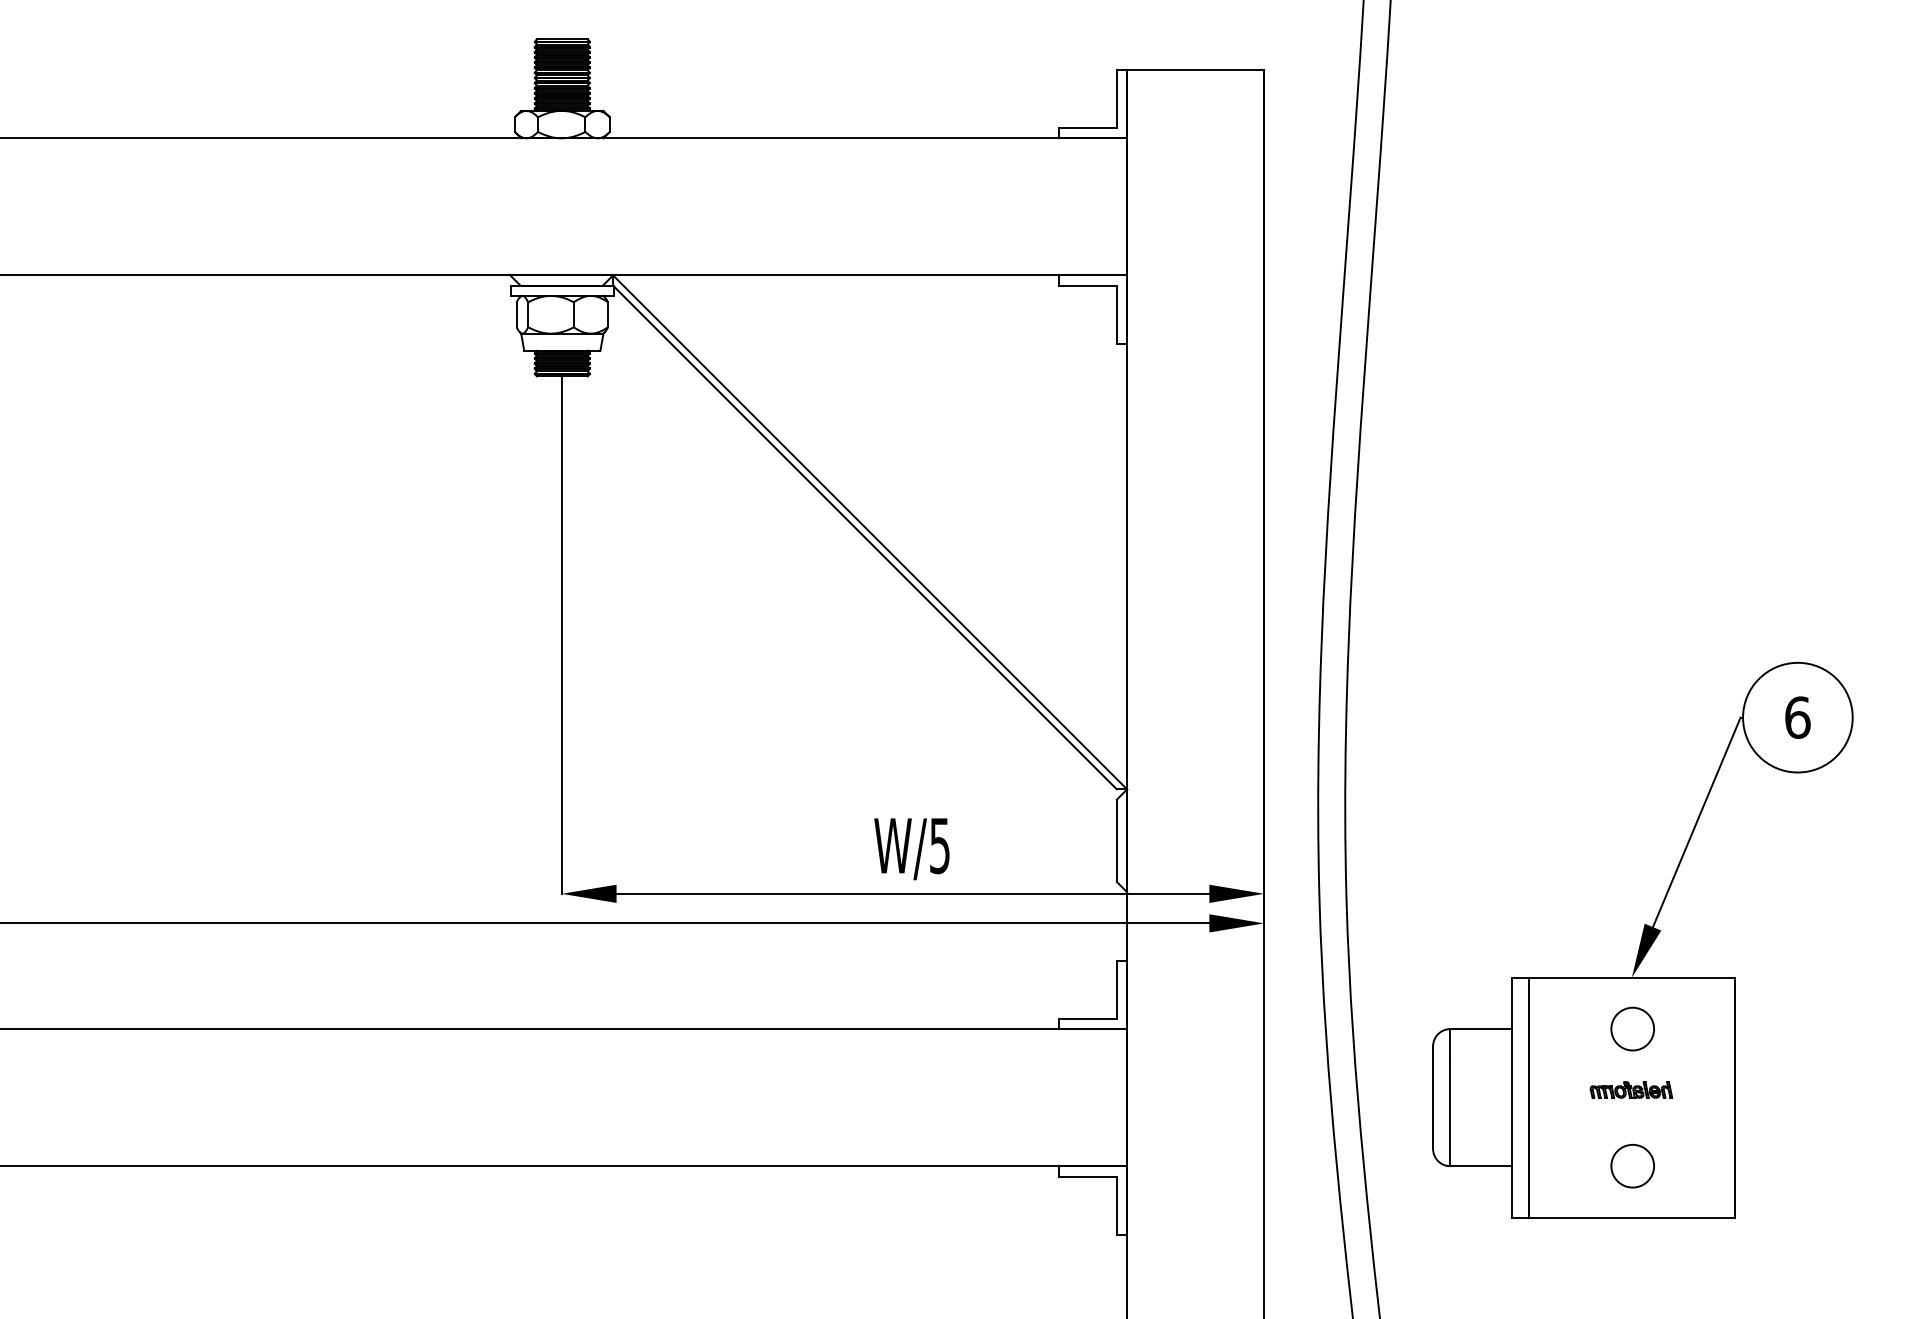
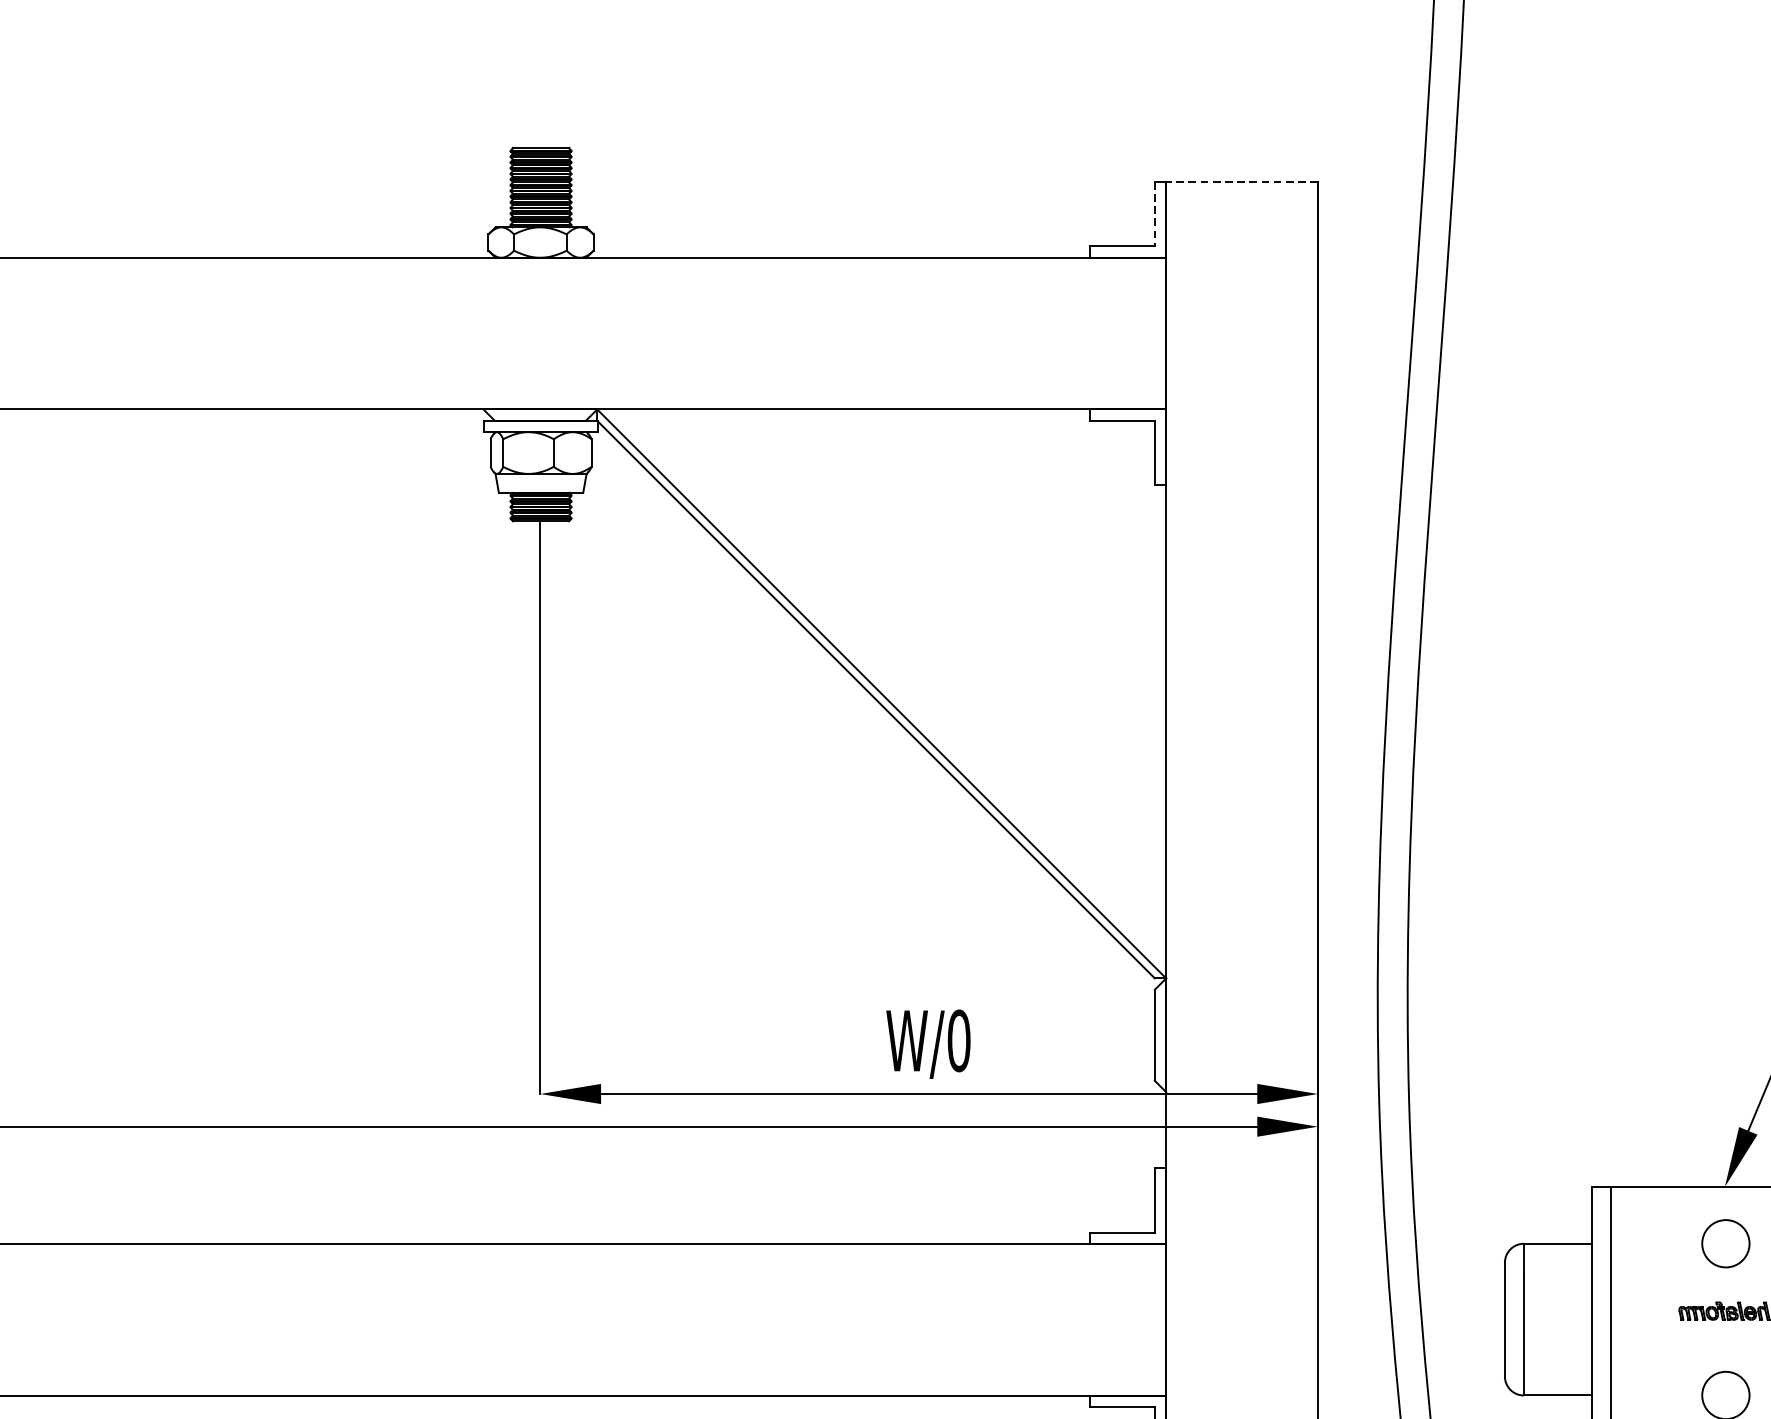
line: (1195, 69) -> (1241, 181), solid -> dashed
line: (1116, 99) -> (1154, 214), solid -> dashed
text: (939, 845) -> (958, 1040), W/5 -> W/0

